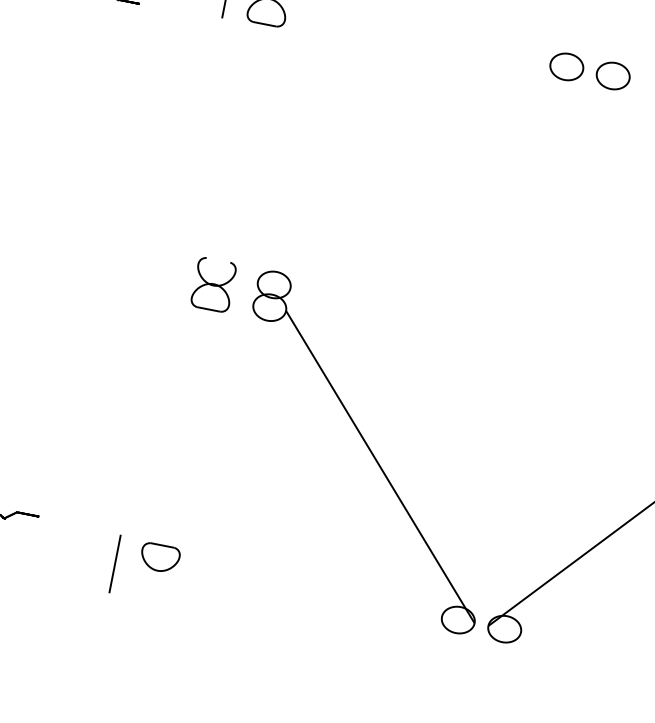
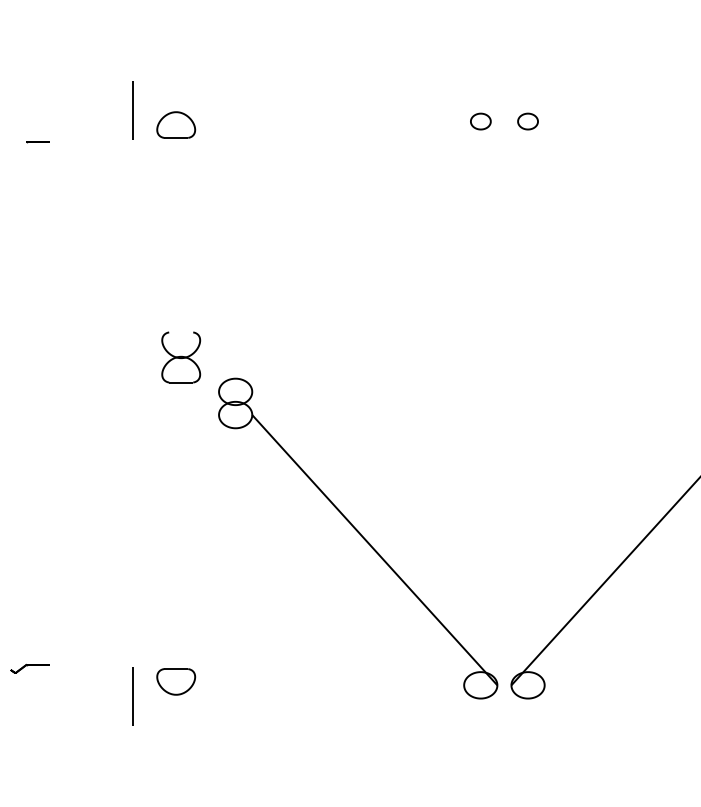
part: (566, 66) -> (480, 121), size x0.6
part: (612, 75) -> (527, 121), size x0.6
part: (213, 284) -> (181, 357), moved

